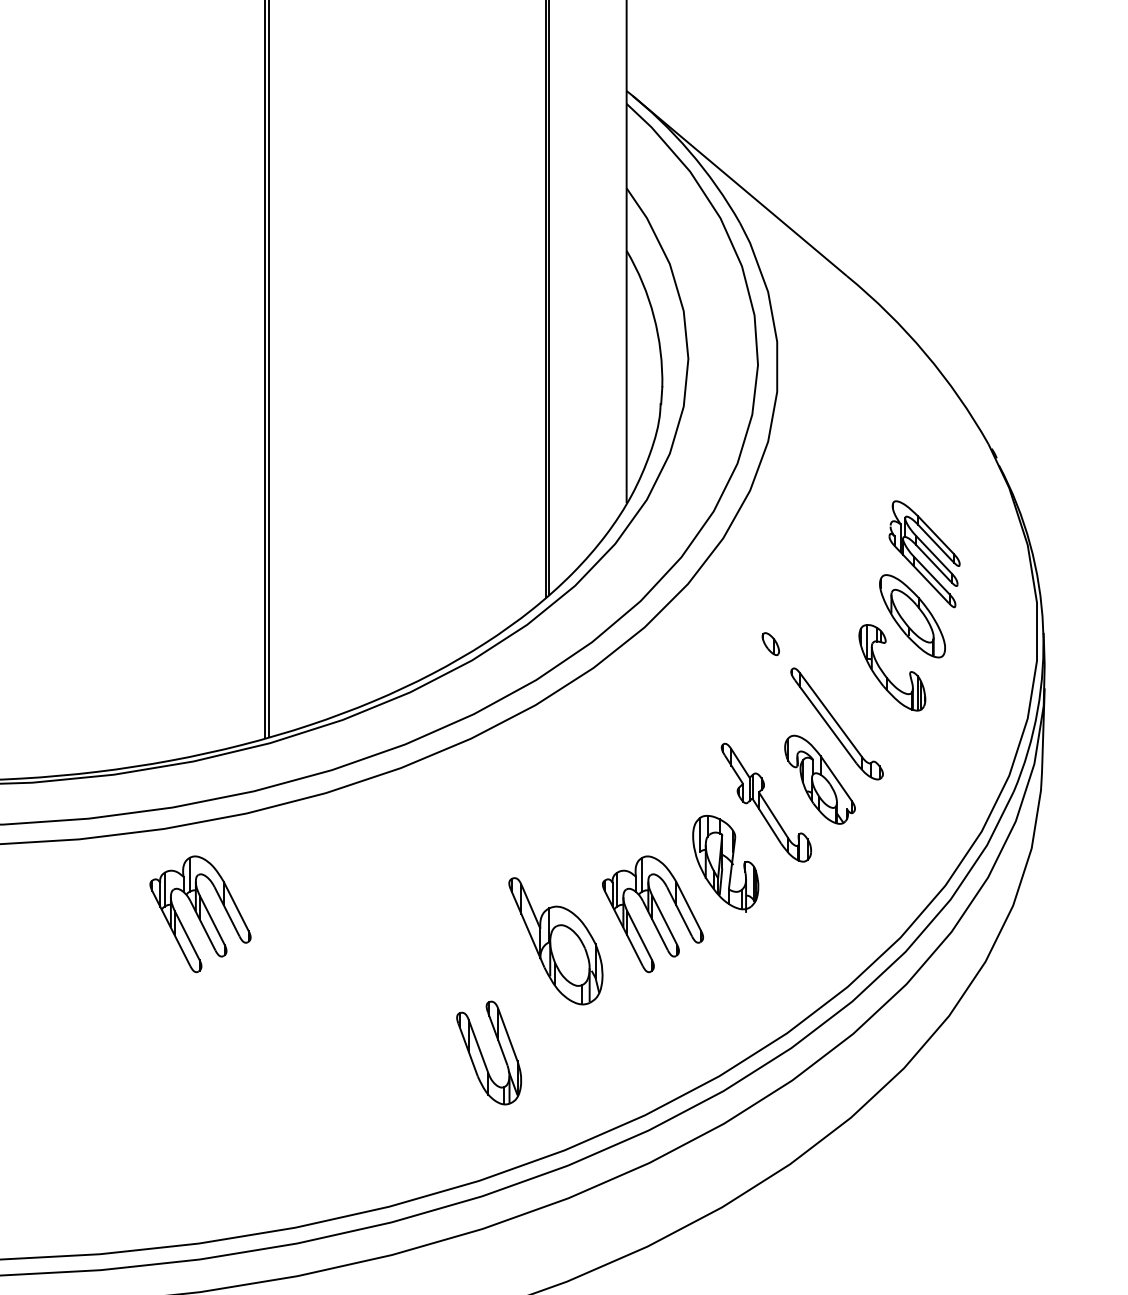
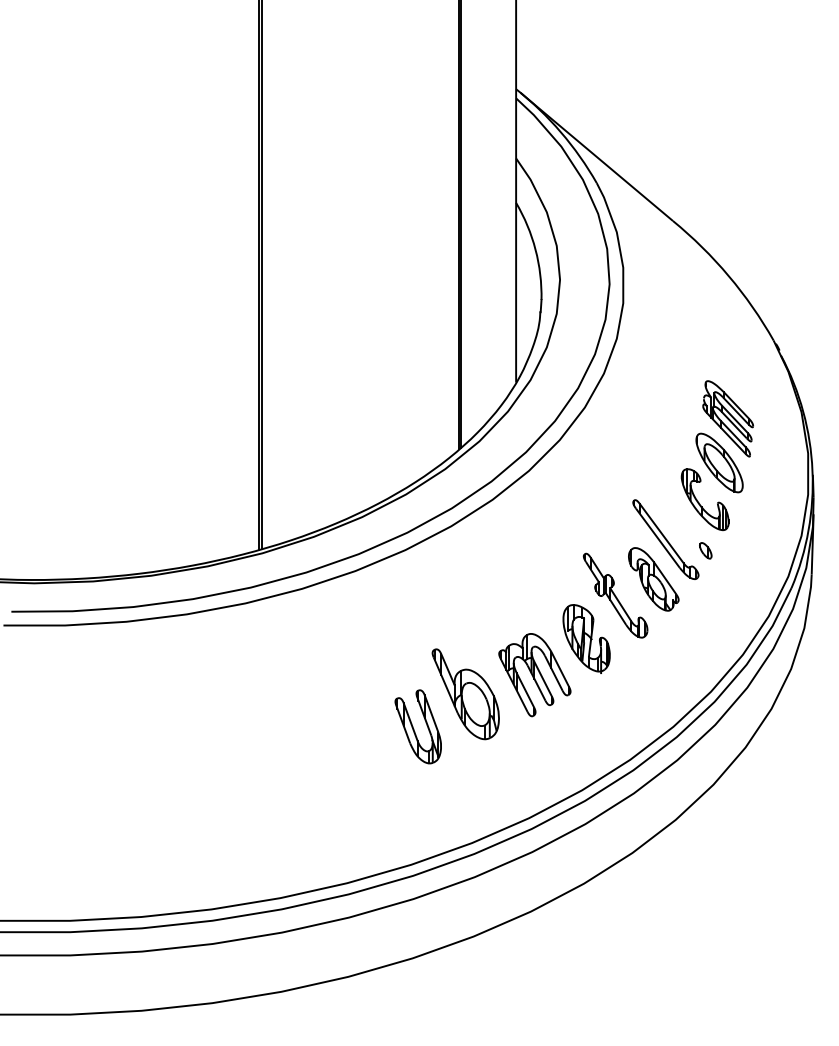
part: (770, 643) -> (705, 550), moved
part: (199, 914) -> (212, 675), removed
part: (488, 1052) -> (417, 726), moved

